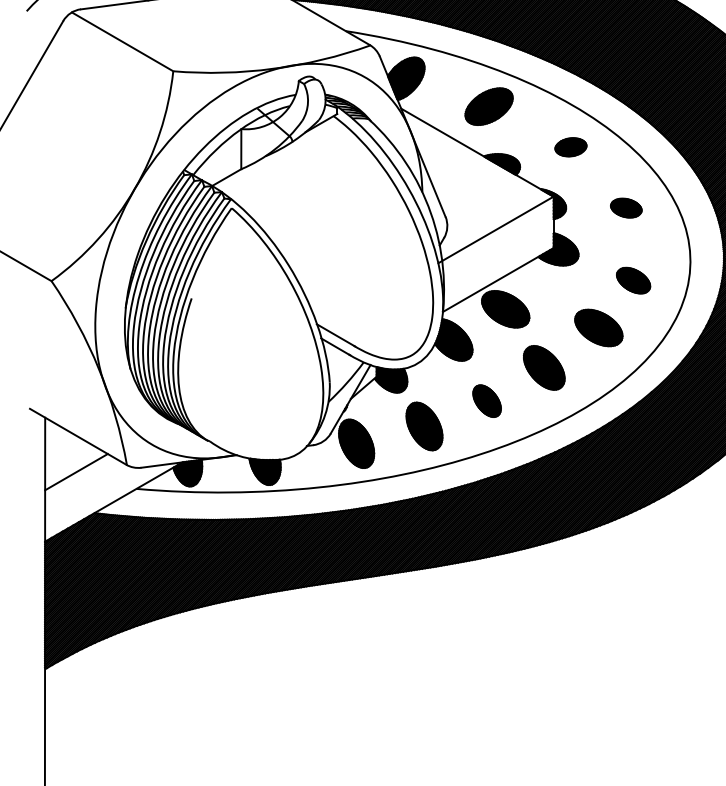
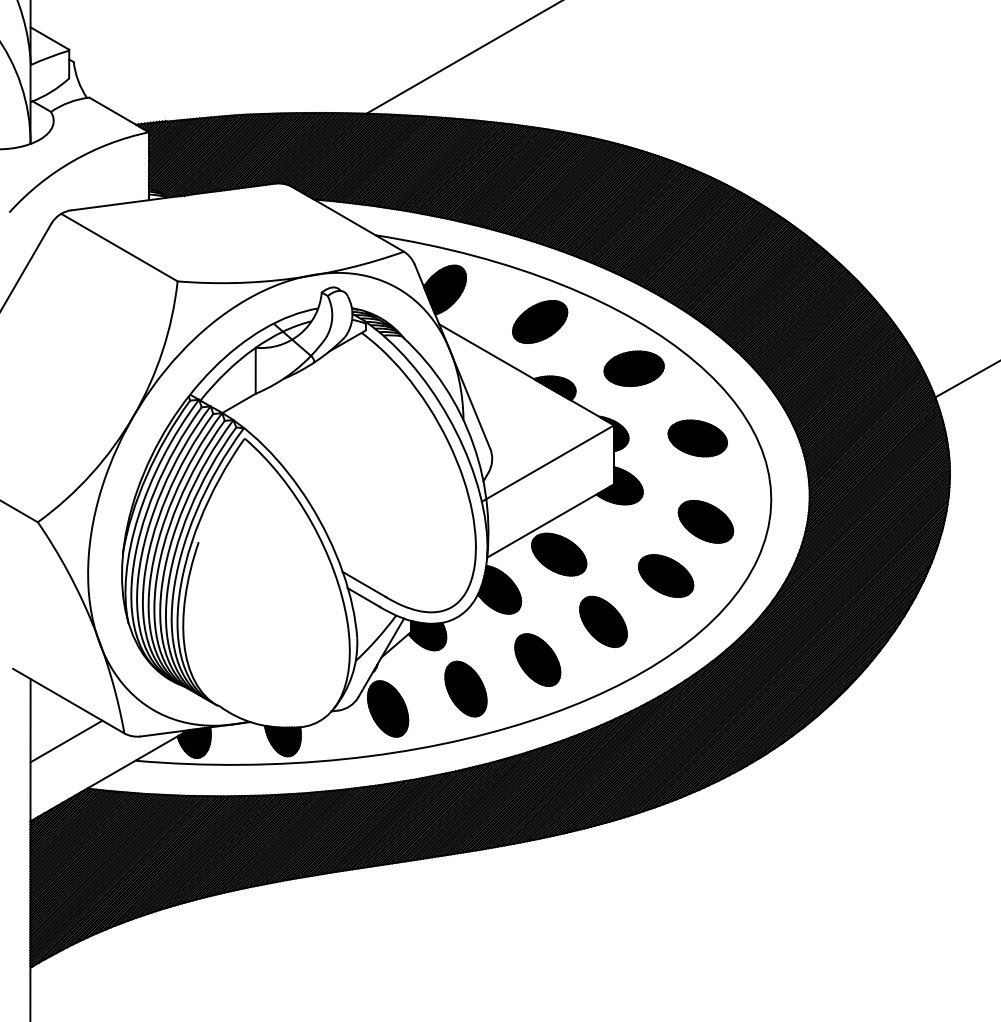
part: (570, 147) -> (633, 368), size x1.67
part: (626, 208) -> (697, 438), size x1.67
part: (633, 280) -> (705, 521), size x1.43
part: (486, 400) -> (537, 659), size x1.43

